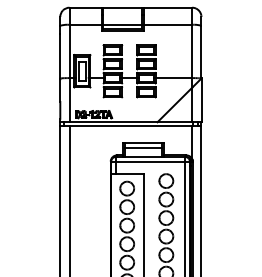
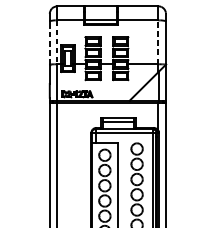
line: (69, 51) -> (57, 42), solid -> dashed
line: (192, 51) -> (158, 42), solid -> dashed
line: (60, 55) -> (49, 45), solid -> dashed

